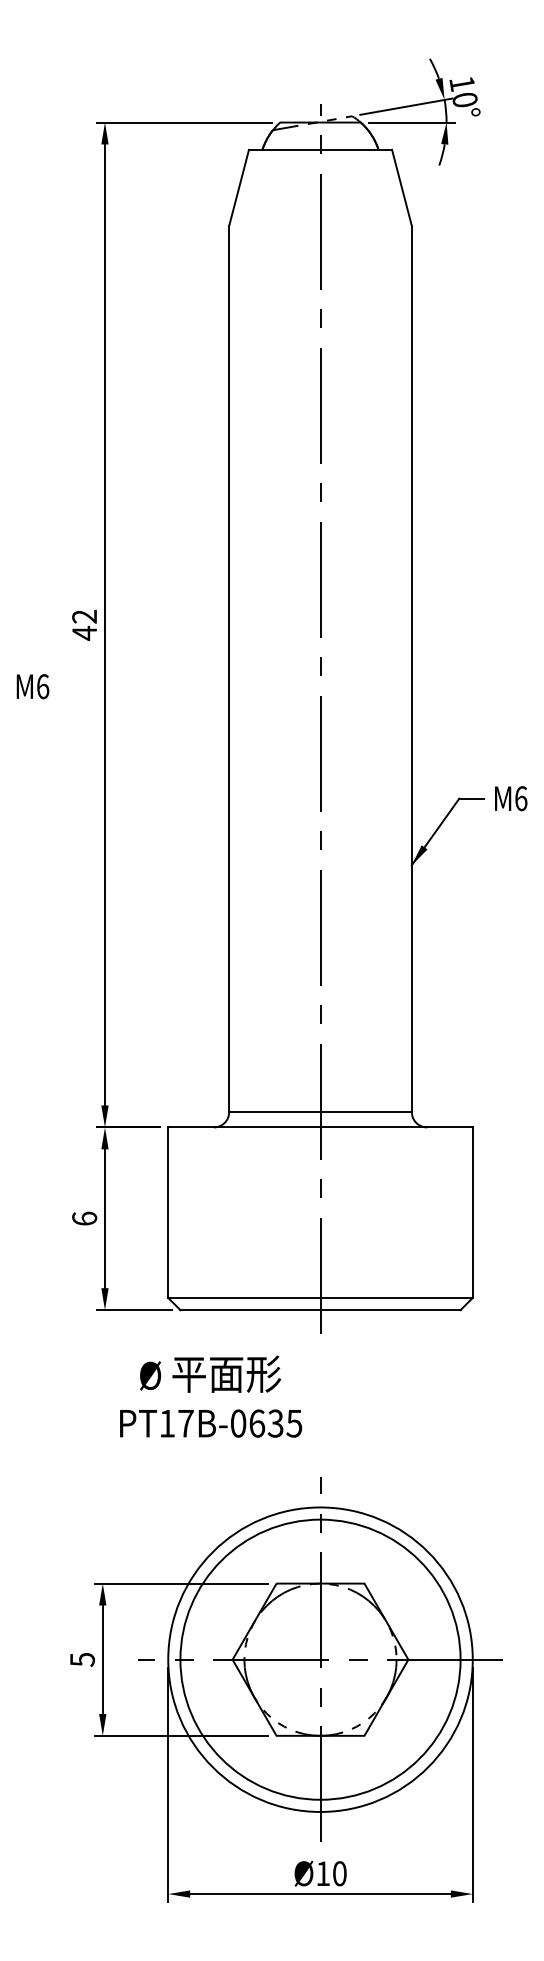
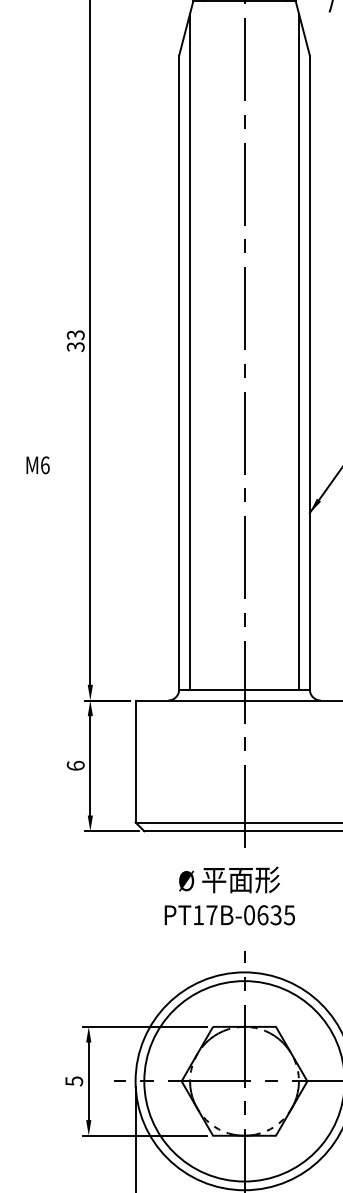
text: (84, 624) -> (75, 340), 42 -> 33
line: (244, 639) -> (190, 351), added
line: (396, 639) -> (298, 351), added
text: (32, 686) -> (37, 465), moved
text: (211, 1396) -> (230, 895), moved

